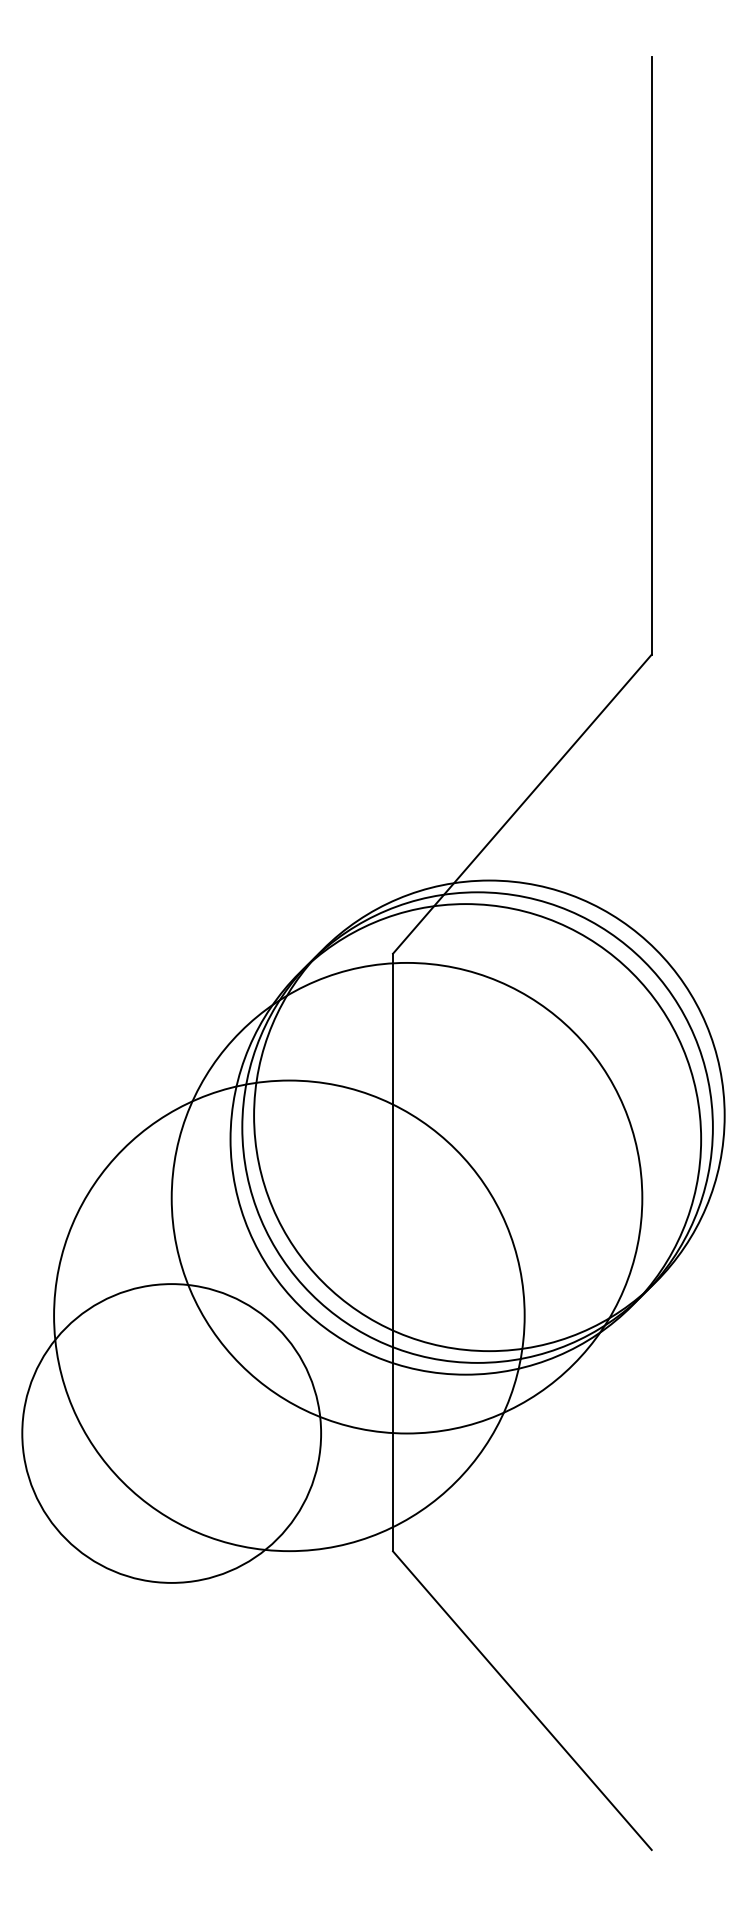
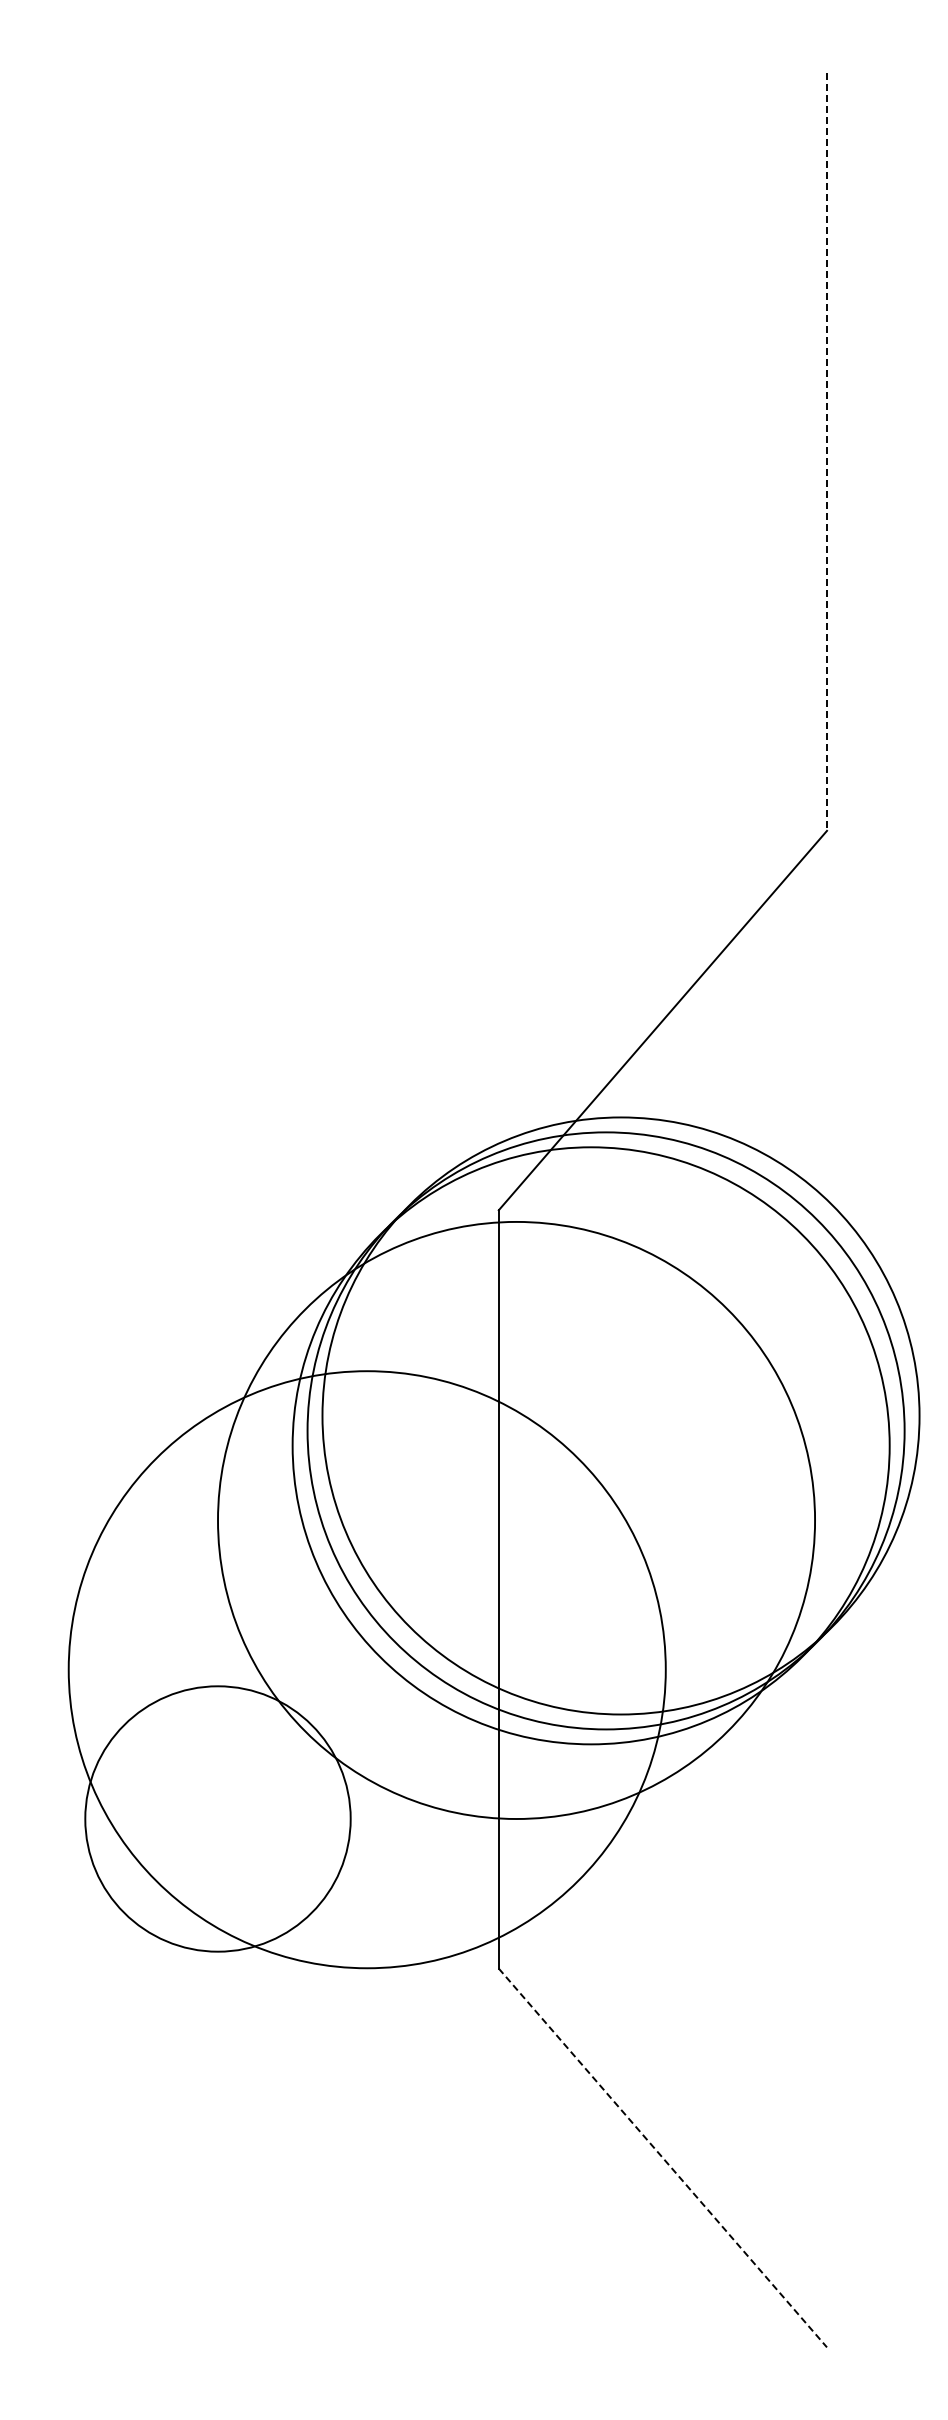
line: (652, 356) -> (827, 452), solid -> dashed
circle: (171, 1433) -> (217, 1818), size x0.7
line: (522, 1700) -> (662, 2157), solid -> dashed

